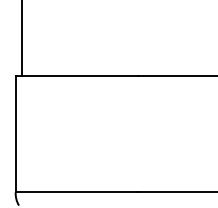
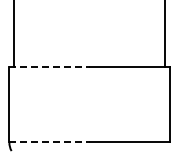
line: (78, 76) -> (50, 66), solid -> dashed
line: (78, 192) -> (50, 142), solid -> dashed

